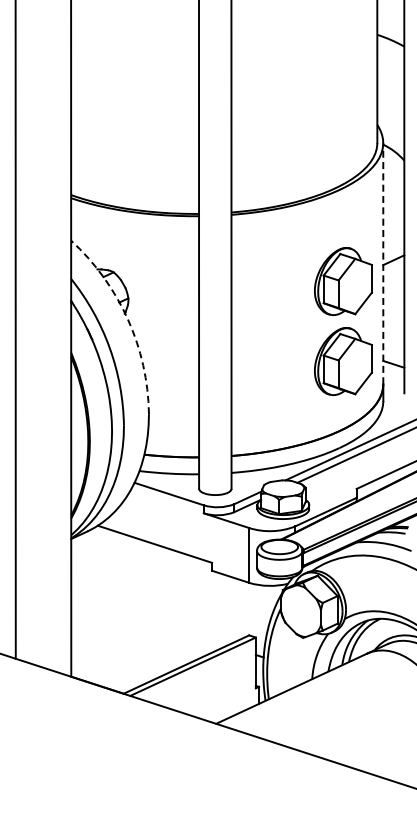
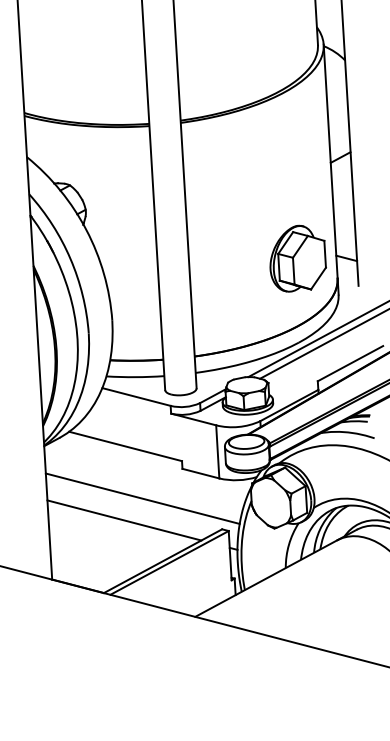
line: (383, 263) -> (330, 161), dashed -> solid
part: (343, 281) -> (293, 181), removed
arc: (127, 319) -> (86, 230), dashed -> solid
line: (169, 598) -> (142, 498), added
line: (149, 620) -> (124, 520), added

